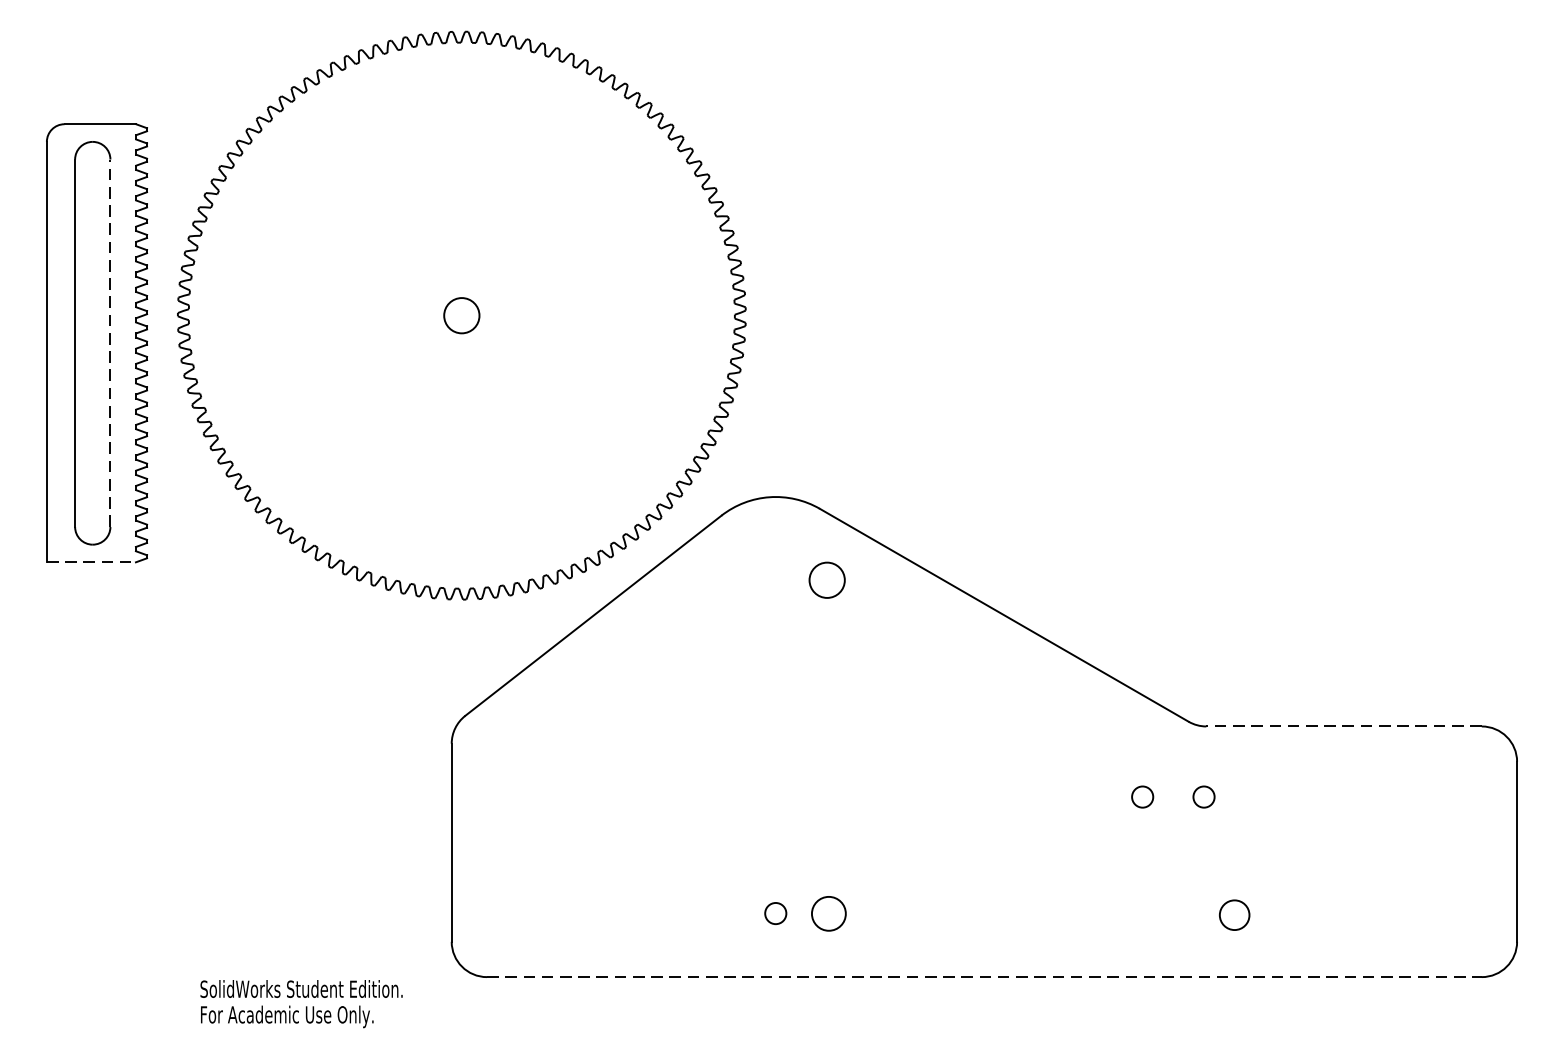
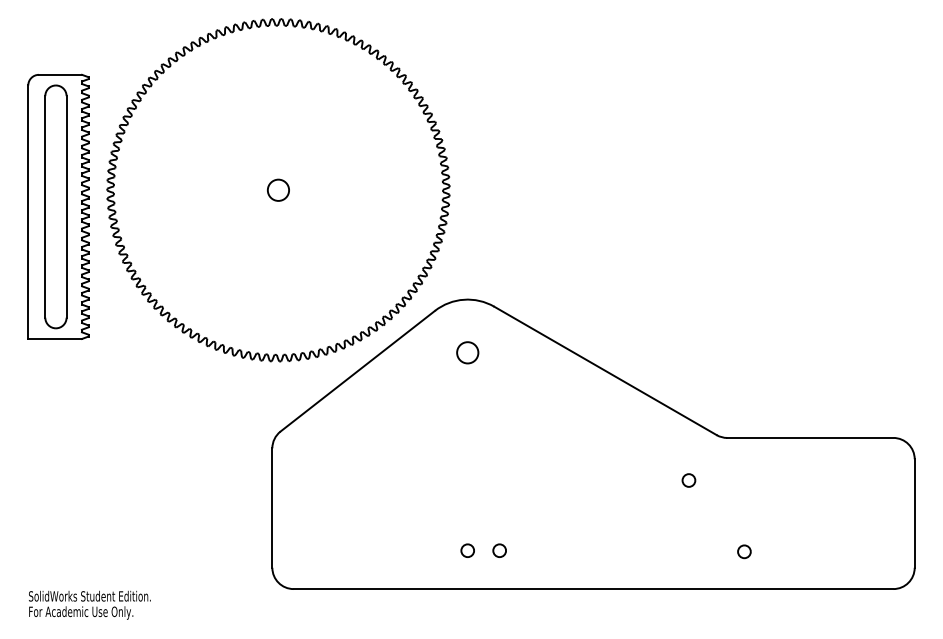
line: (110, 342) -> (66, 206), dashed -> solid
line: (92, 561) -> (55, 338), dashed -> solid
circle: (826, 579) -> (467, 352), moved
line: (1342, 725) -> (809, 437), dashed -> solid
circle: (1203, 797) -> (725, 480), removed
circle: (828, 913) -> (499, 550), size x0.62
circle: (1234, 914) -> (744, 551), size x0.71
line: (984, 977) -> (593, 589), dashed -> solid
text: (301, 1002) -> (89, 604), moved

